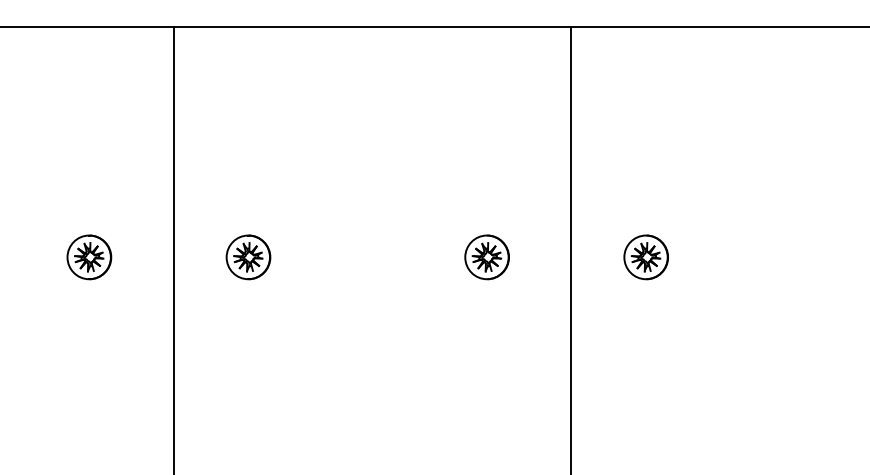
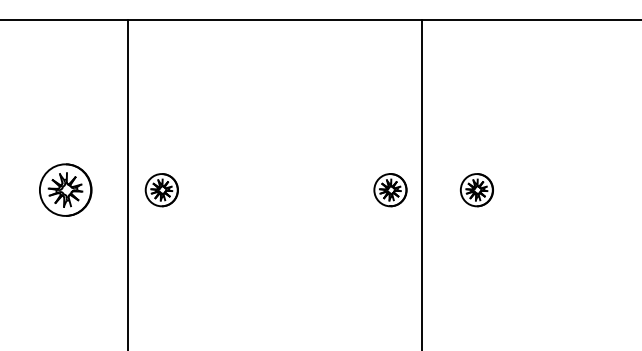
part: (89, 257) -> (65, 190), size x1.6
part: (248, 257) -> (161, 190), moved
part: (486, 257) -> (390, 190), moved

